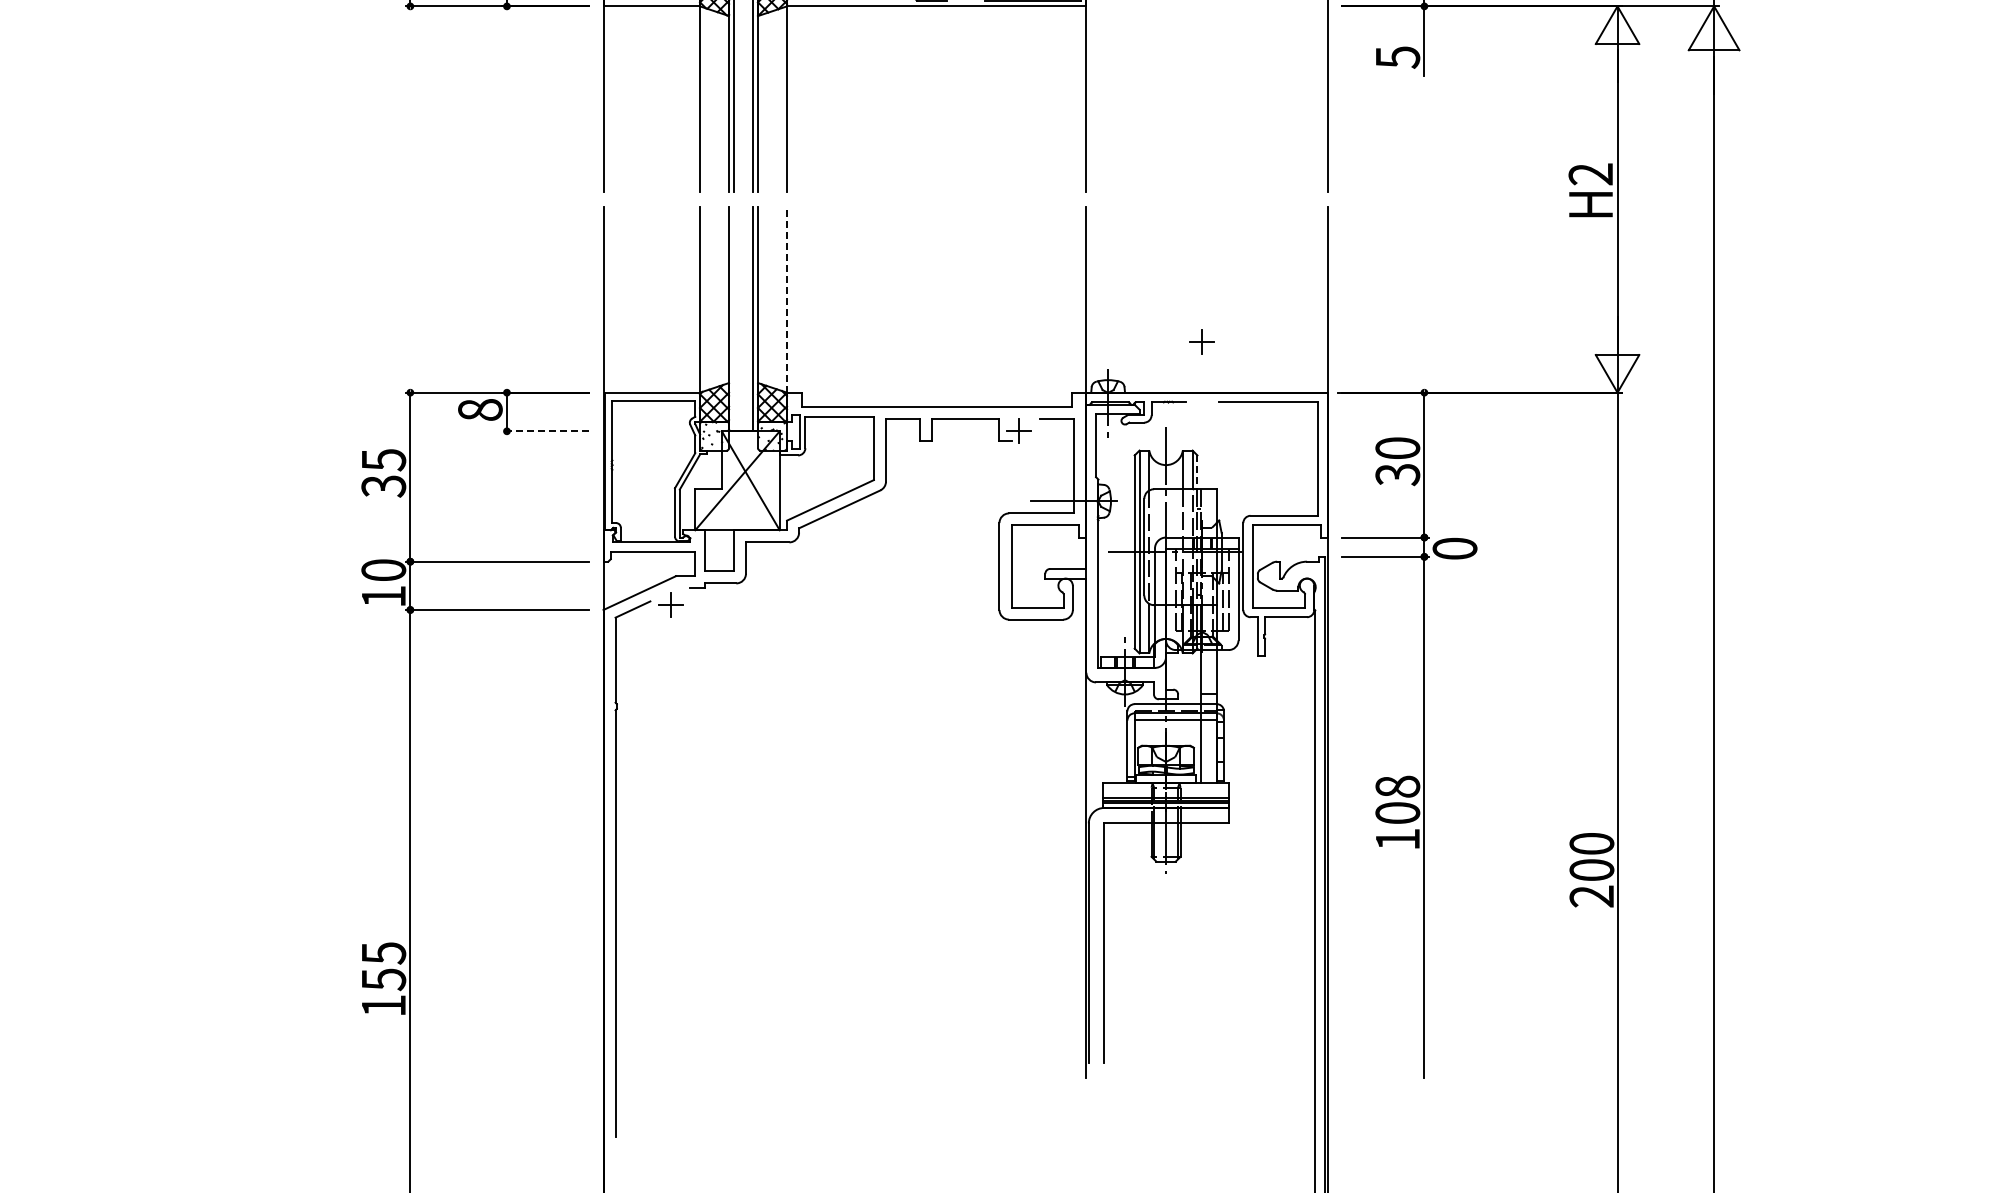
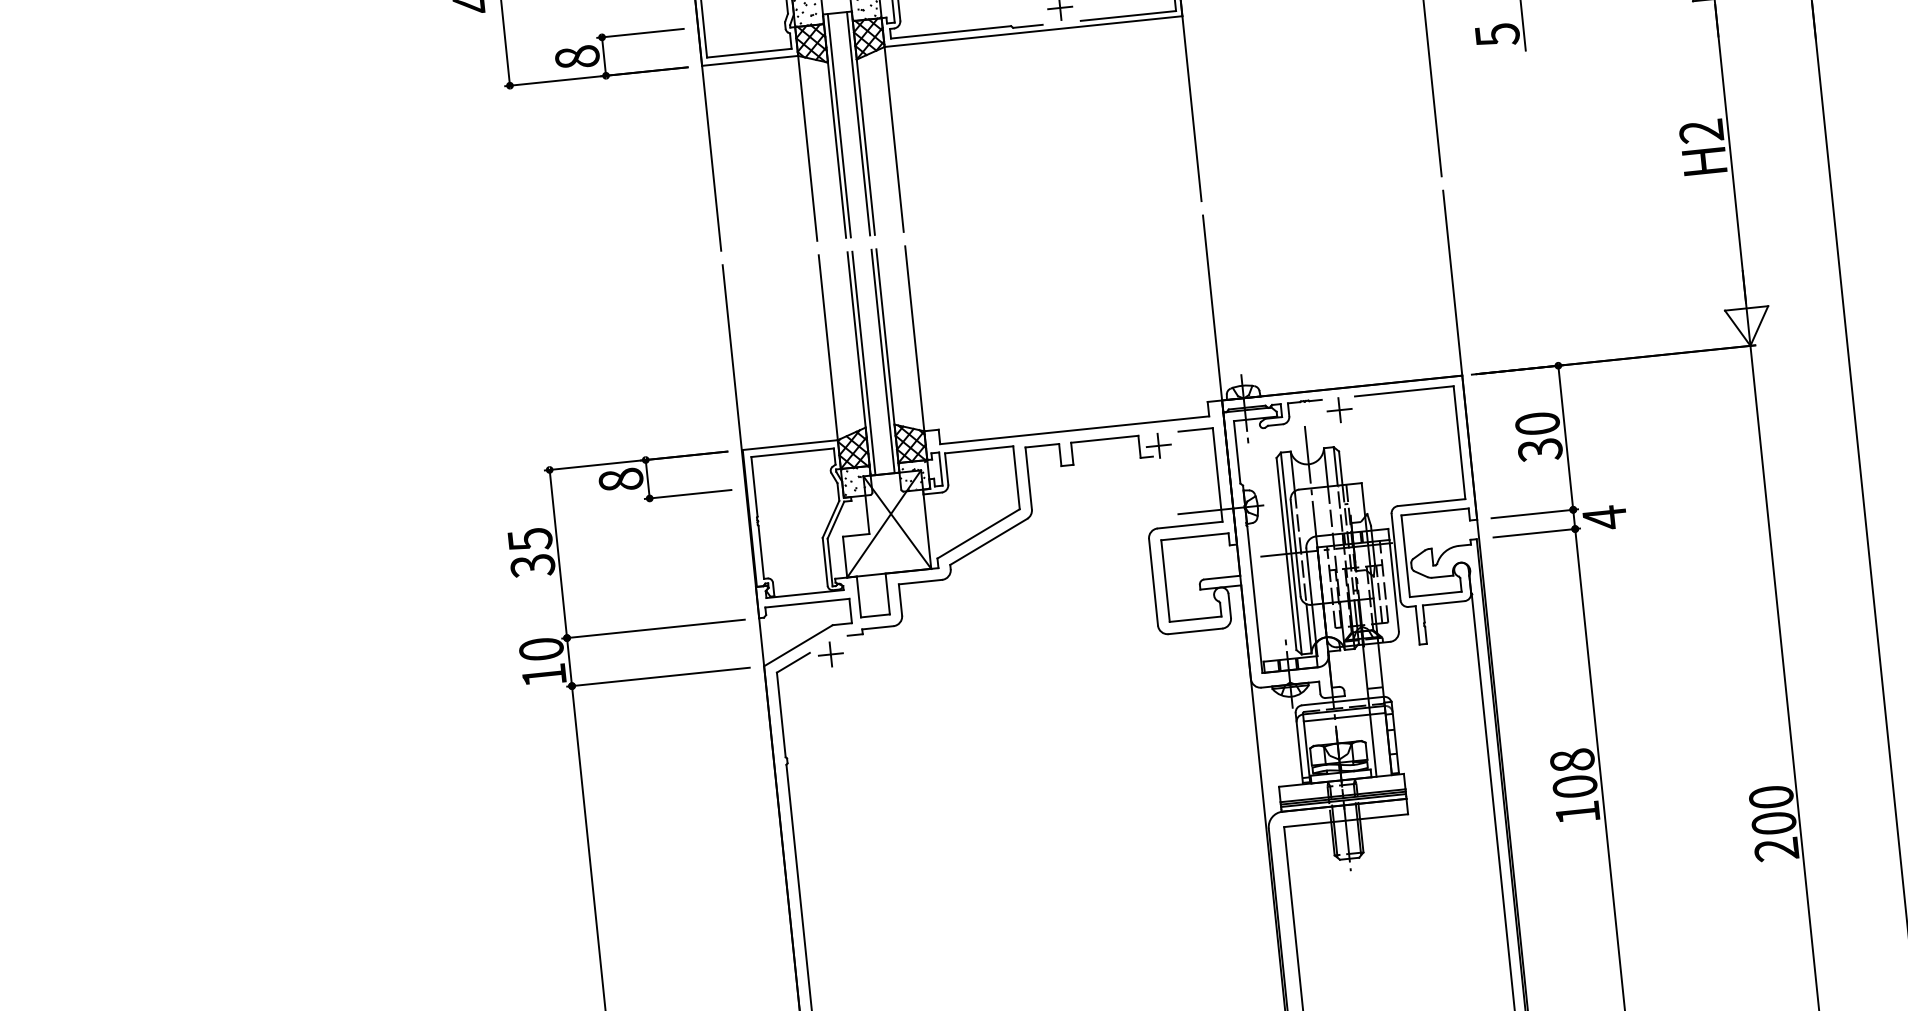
line: (787, 299) -> (915, 338), dashed -> solid
line: (733, 318) -> (863, 362), added
part: (1201, 341) -> (1338, 409), moved
line: (545, 431) -> (688, 494), dashed -> solid
line: (1197, 472) -> (1340, 468), dashed -> solid
text: (1454, 548) -> (1604, 517), 0 -> 4

